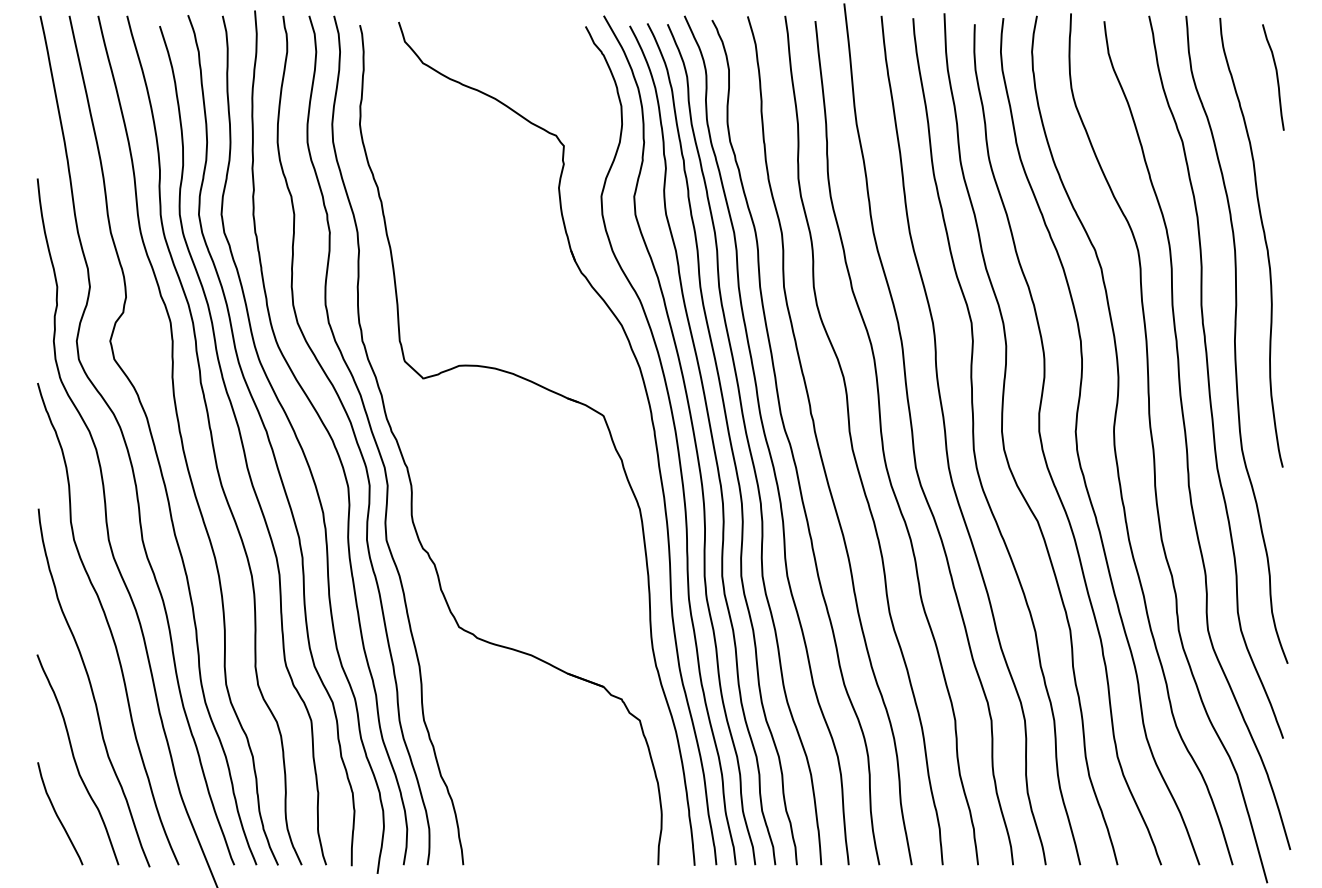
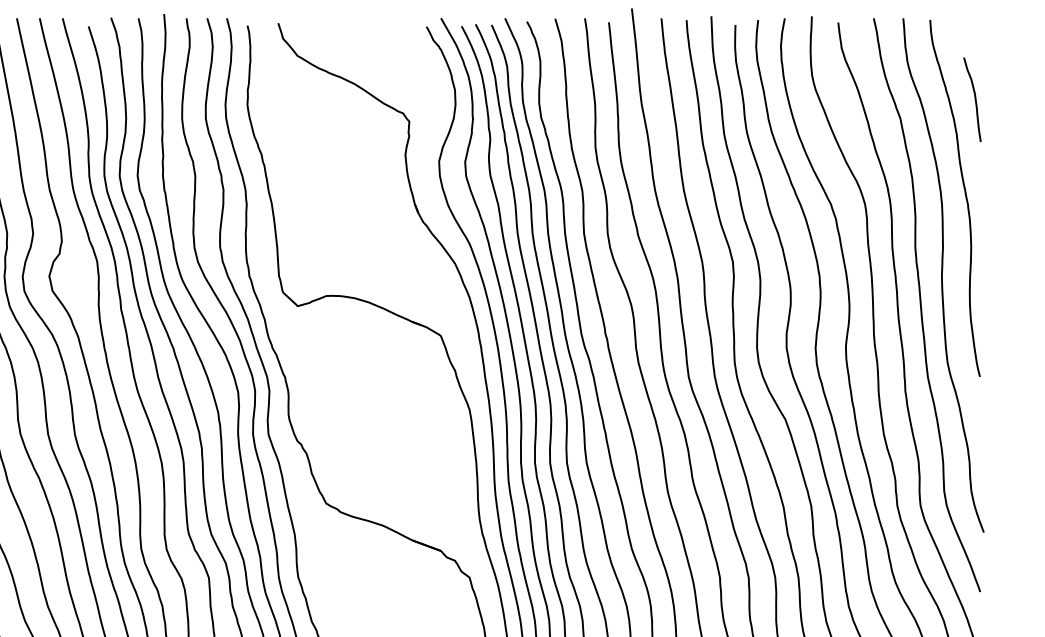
curve: (1276, 77) -> (974, 99), moved

